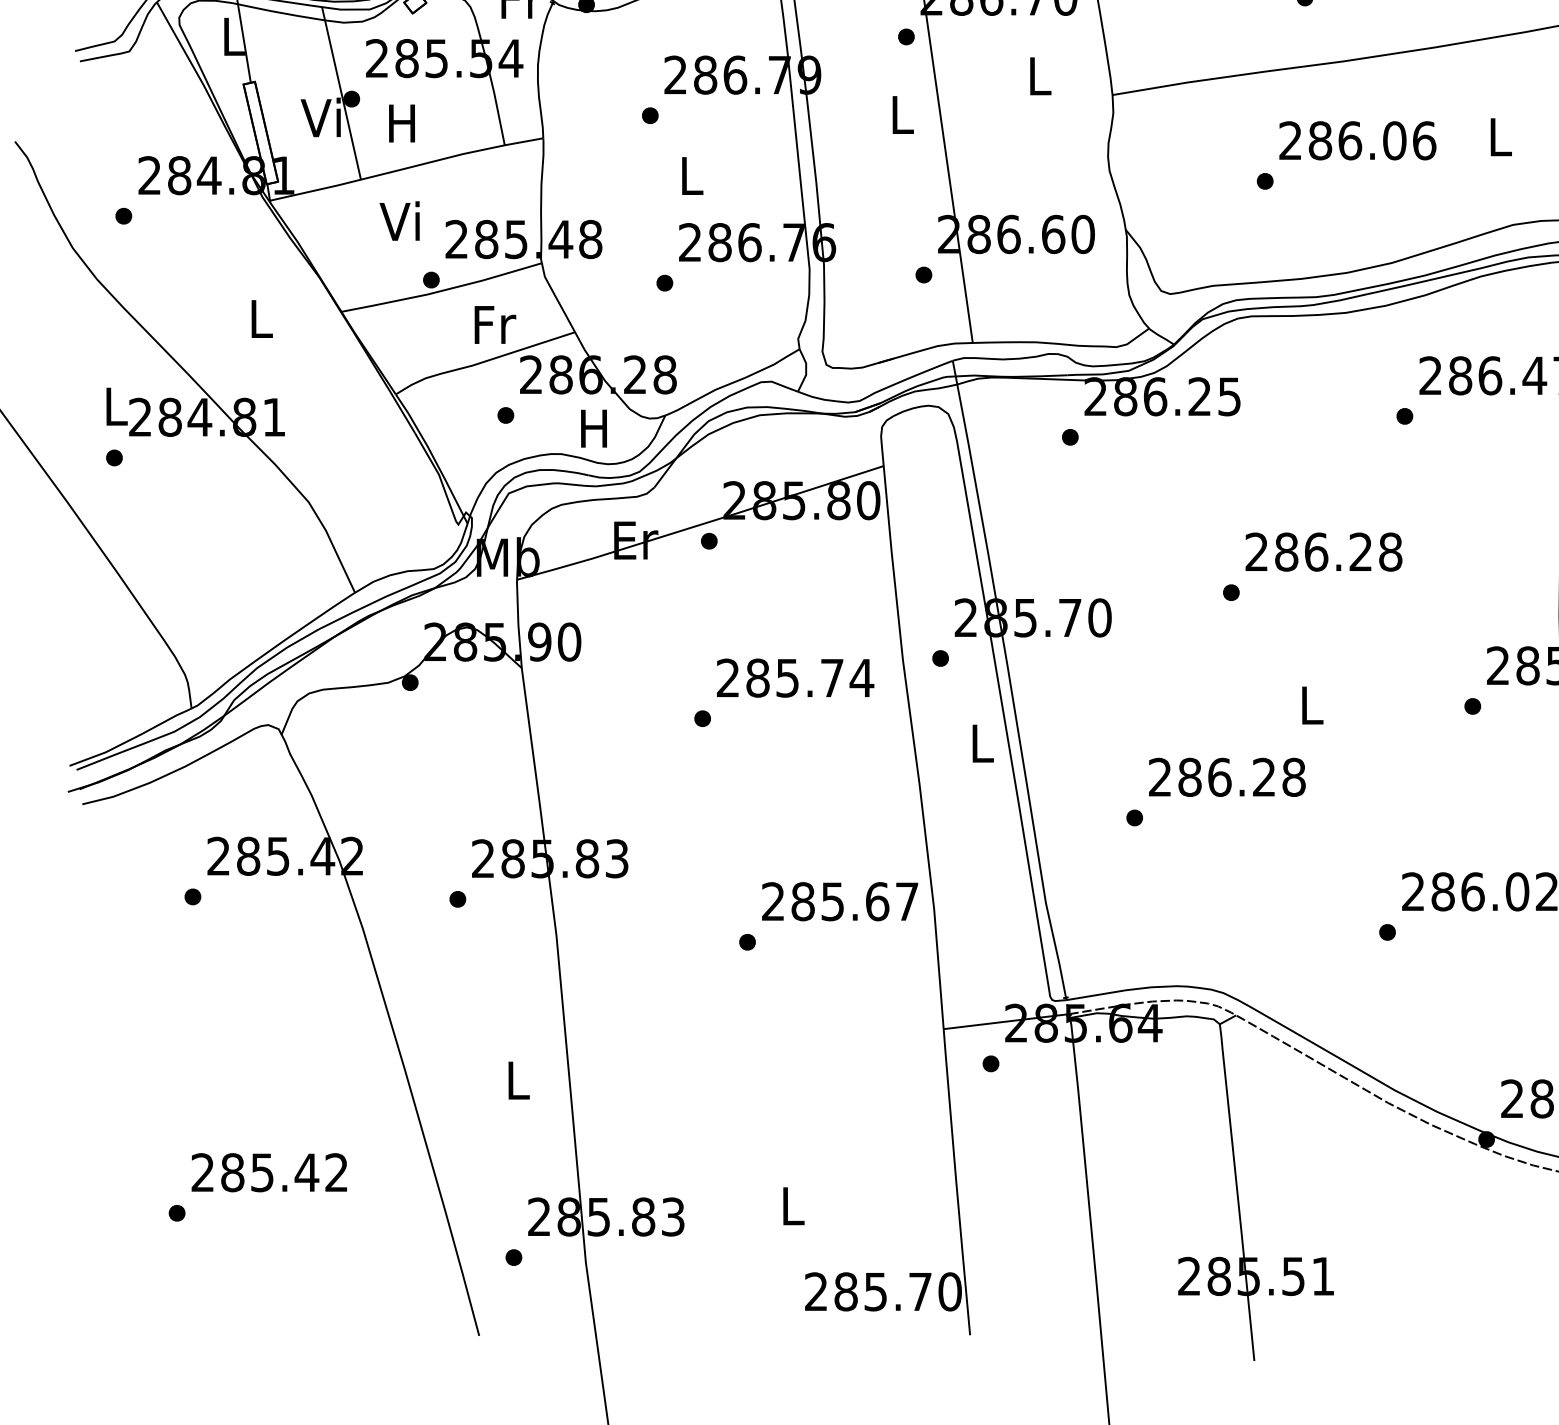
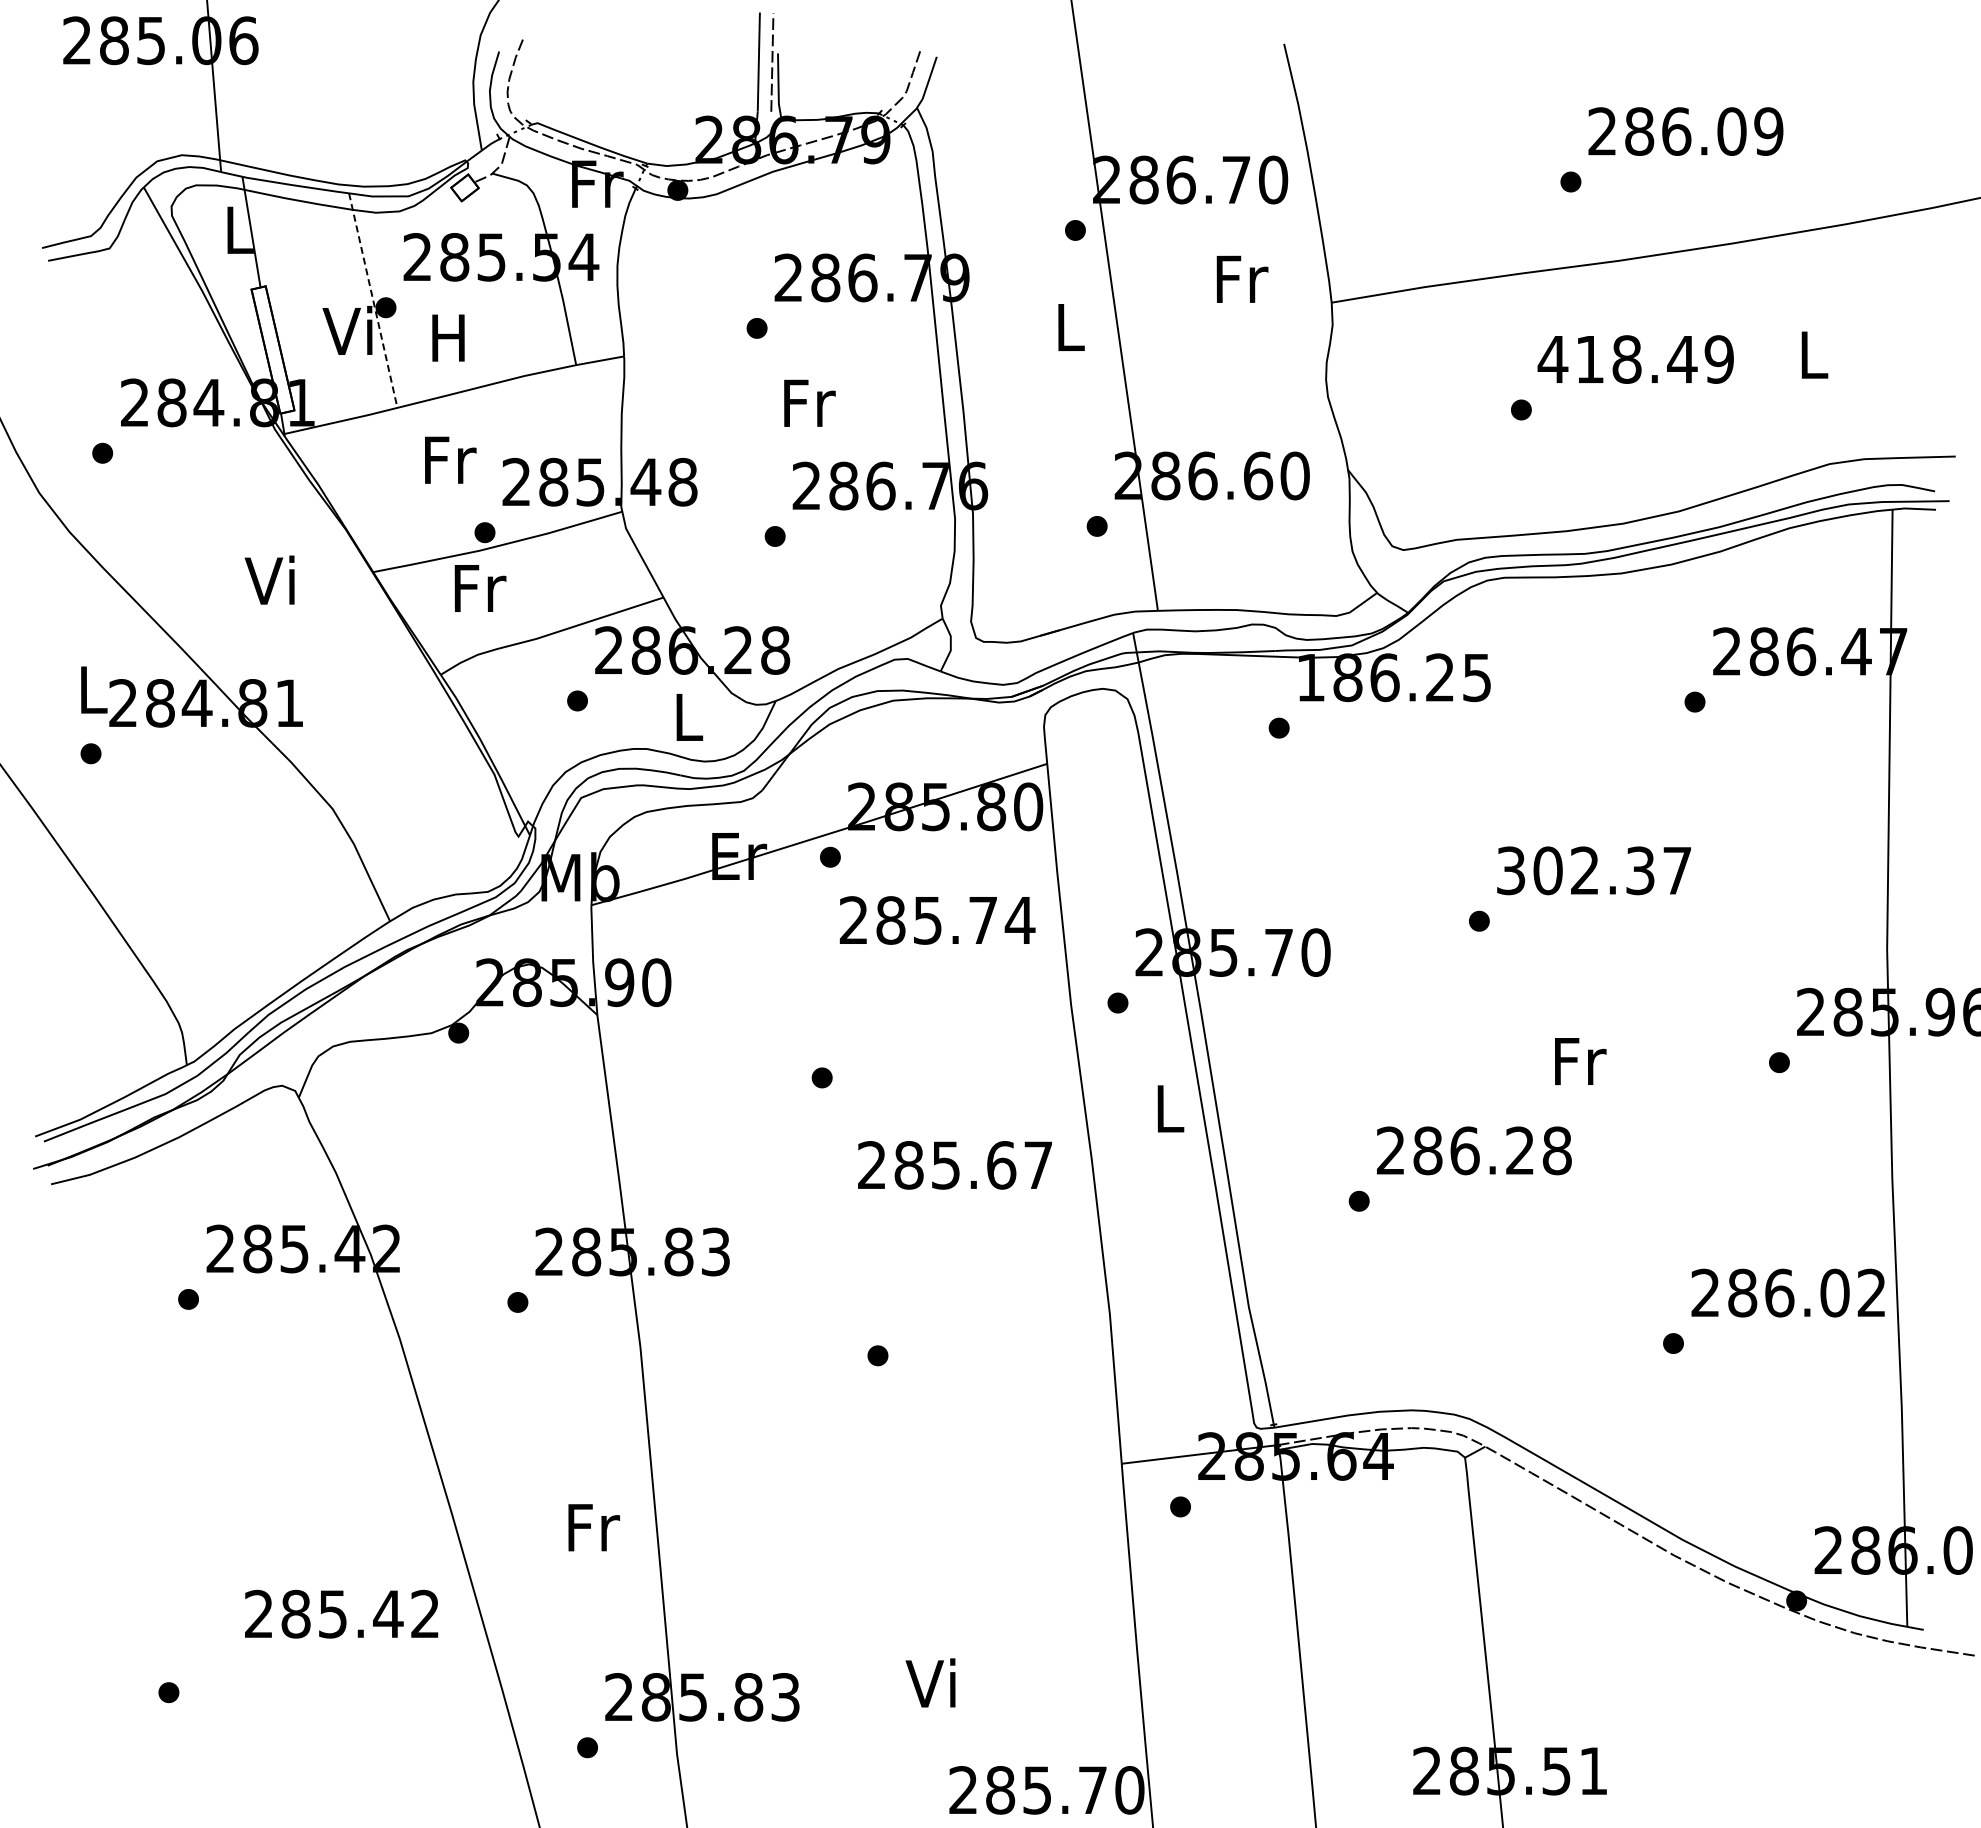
text: (1040, 75) -> (1242, 278), L -> Fr
line: (341, 93) -> (373, 300), solid -> dashed
text: (1356, 140) -> (1635, 359), 286.06 -> 418.49
text: (692, 175) -> (809, 402), L -> Fr
text: (402, 220) -> (448, 458), Vi -> Fr
text: (258, 317) -> (269, 579), L -> Vi
text: (495, 324) -> (480, 588), moved
text: (1095, 396) -> (1310, 677), 286.25 -> 186.25
text: (594, 427) -> (687, 716), H -> L
text: (1324, 551) -> (1594, 870), 286.28 -> 302.37
text: (795, 678) -> (937, 920), moved
text: (1312, 705) -> (1580, 1061), L -> Fr
text: (839, 901) -> (954, 1165), moved
text: (519, 1080) -> (594, 1527), L -> Fr
text: (269, 1172) -> (341, 1613), moved
text: (789, 1205) -> (930, 1682), L -> Vi

